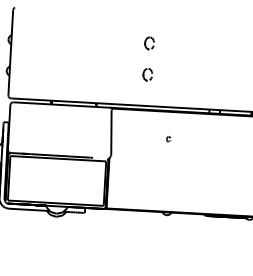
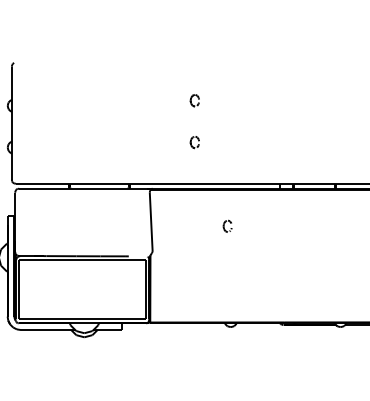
part: (149, 43) -> (194, 100), size x0.71
part: (147, 74) -> (194, 142), size x0.71
part: (168, 138) -> (227, 225), size x1.67

